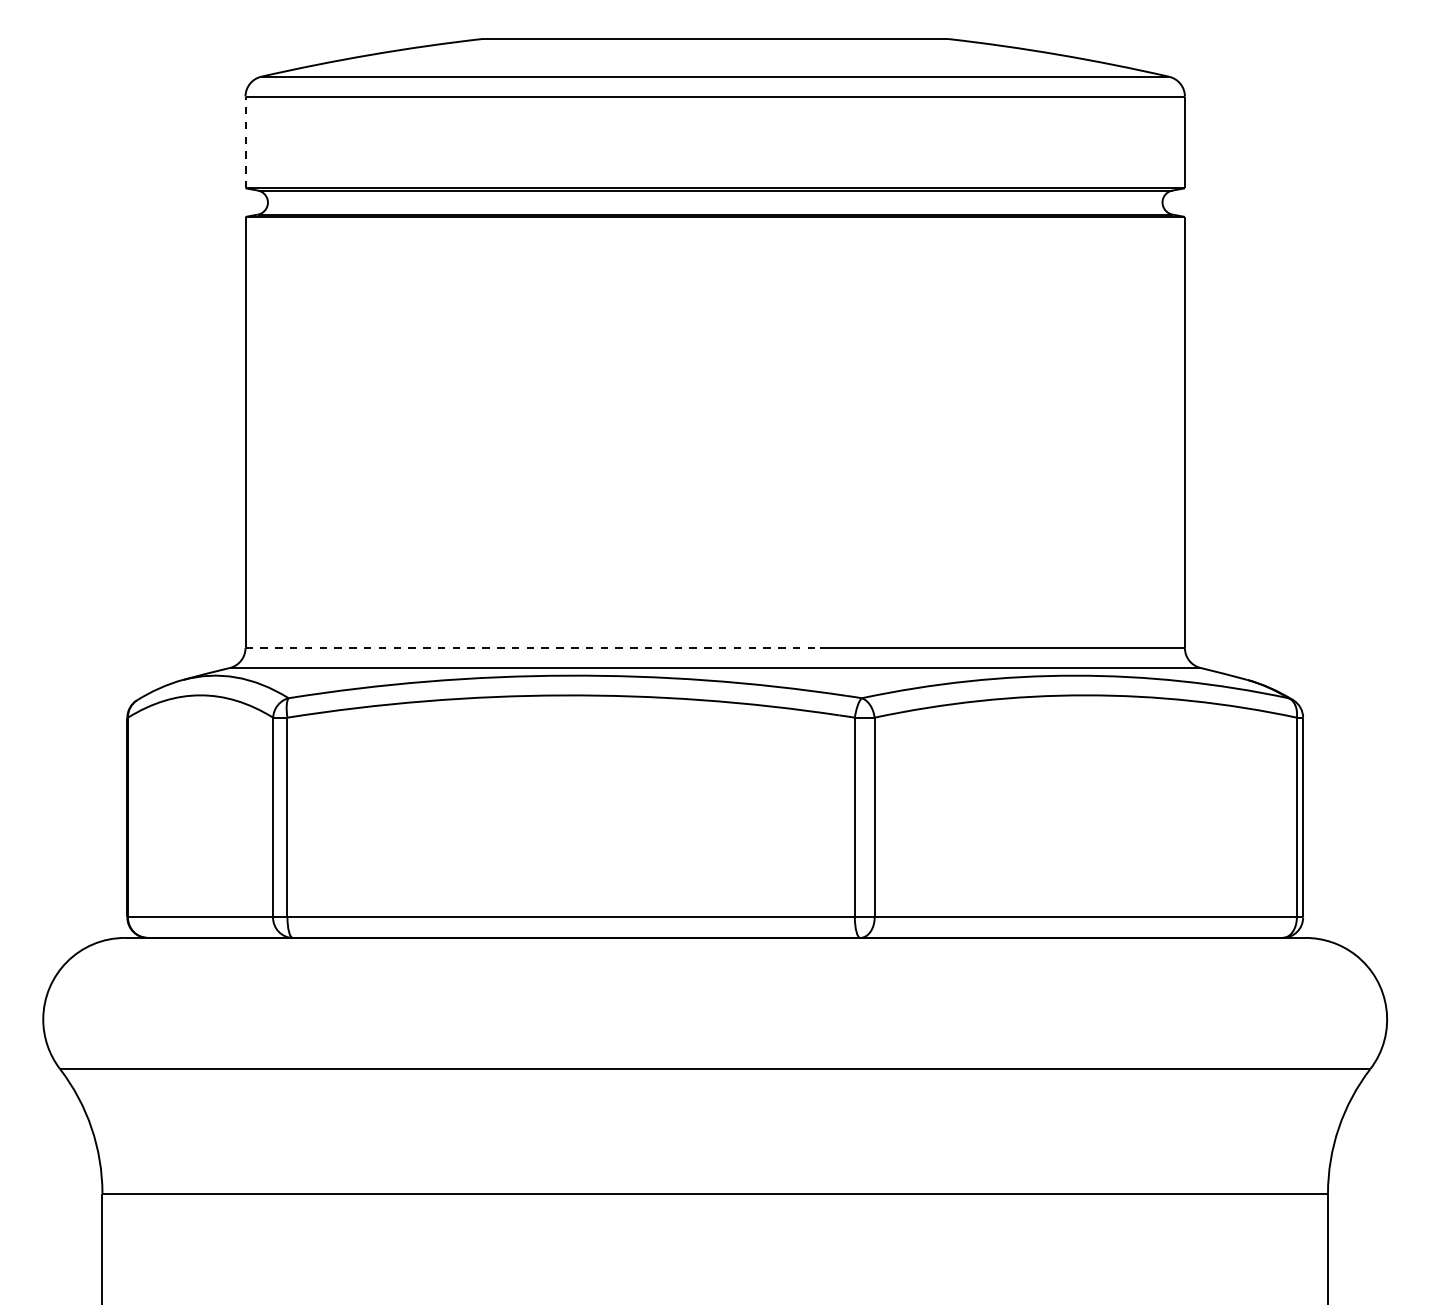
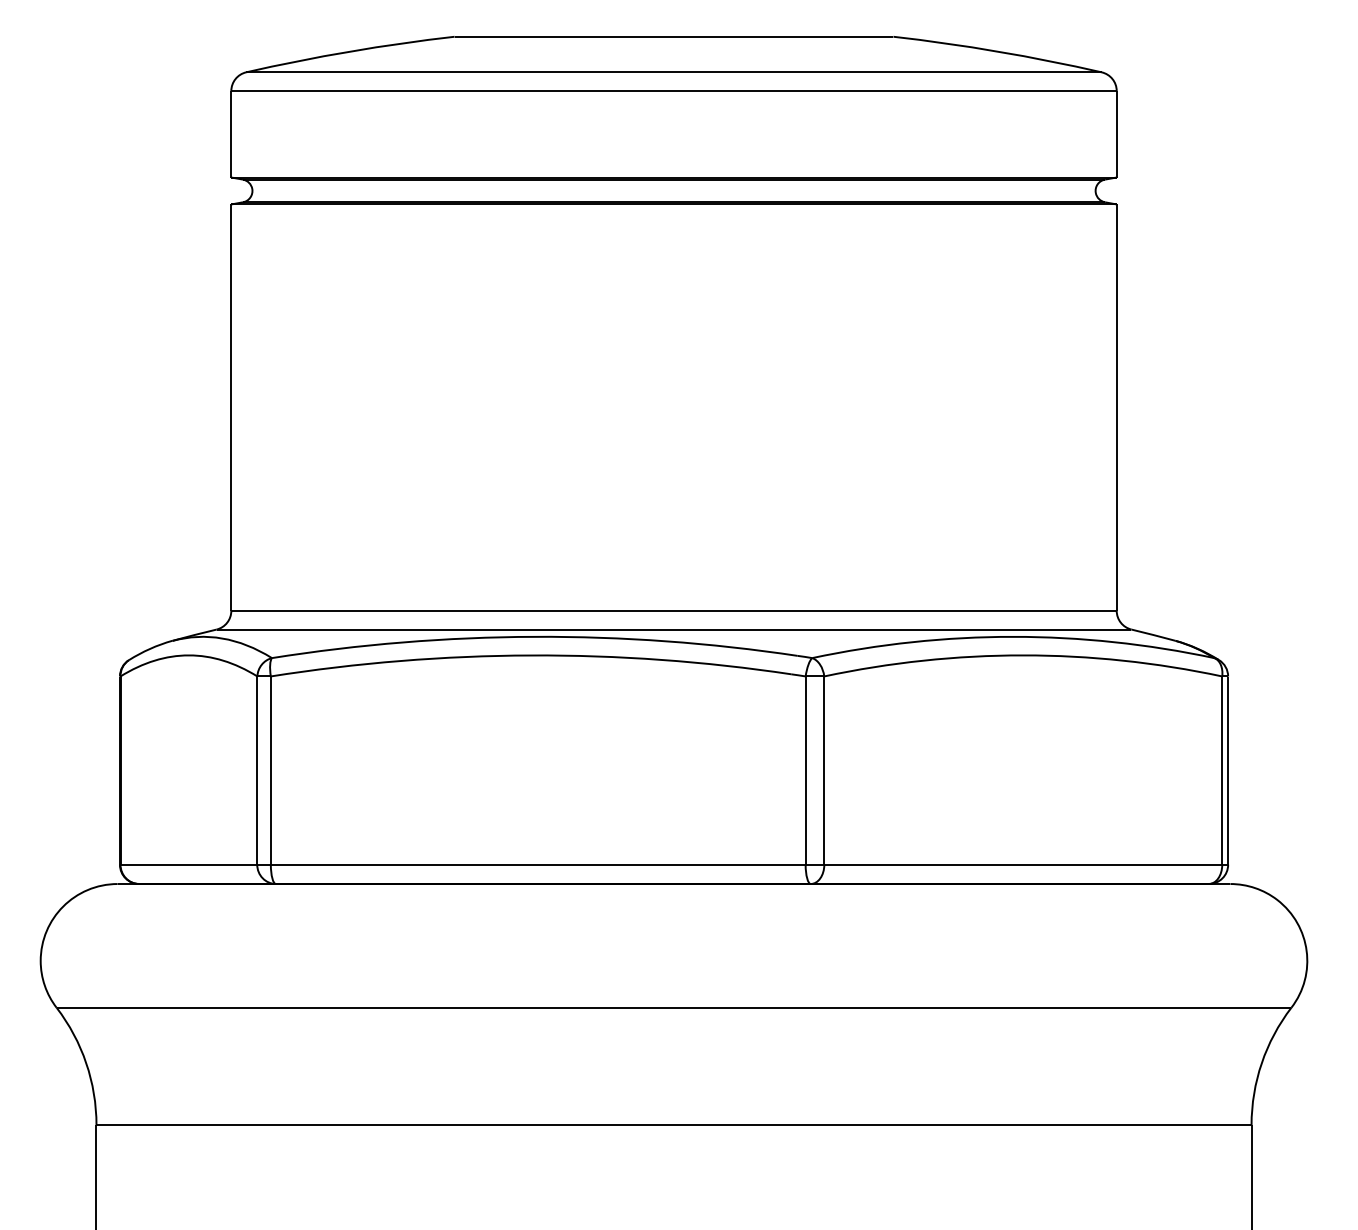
line: (245, 141) -> (231, 133), dashed -> solid
line: (533, 647) -> (502, 610), dashed -> solid

